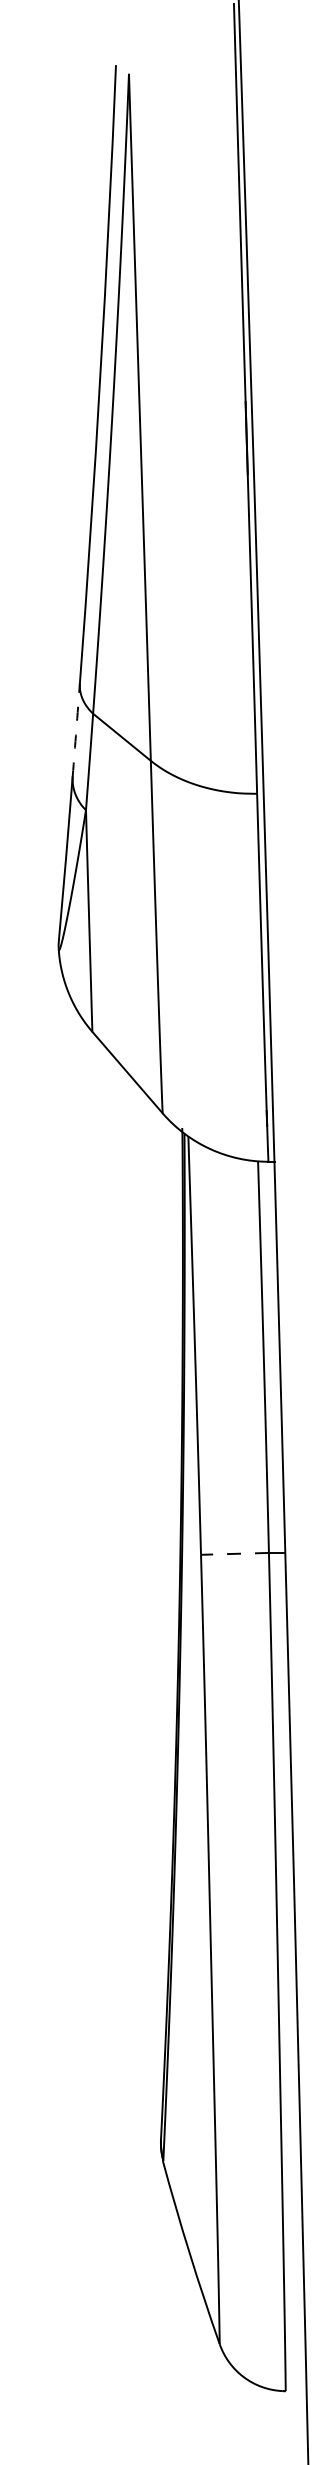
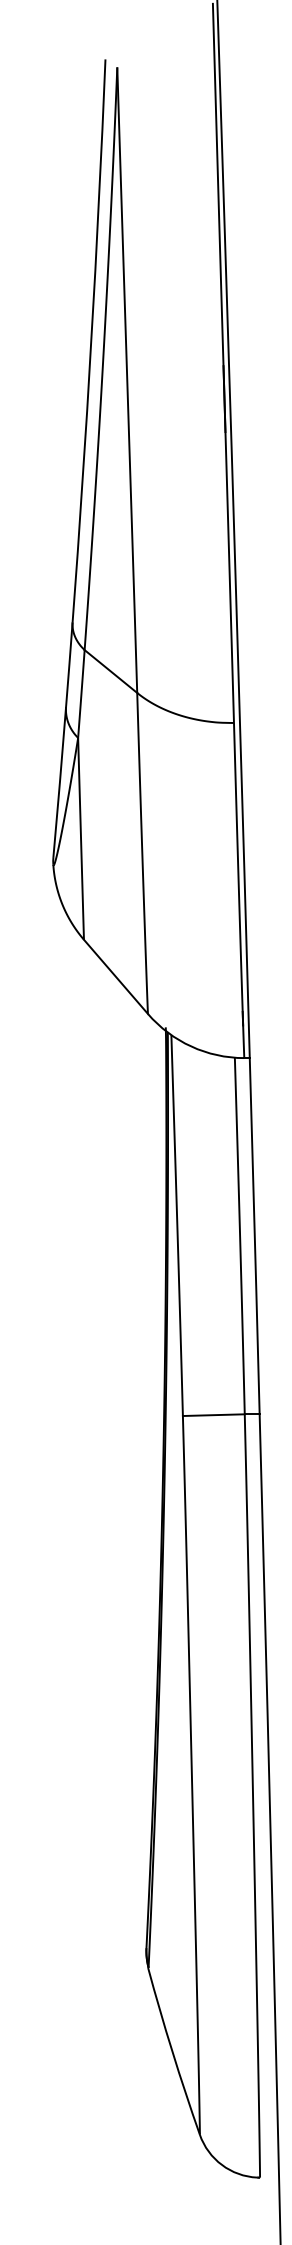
arc: (76, 729) -> (69, 664), dashed -> solid
line: (234, 1554) -> (213, 1415), dashed -> solid

